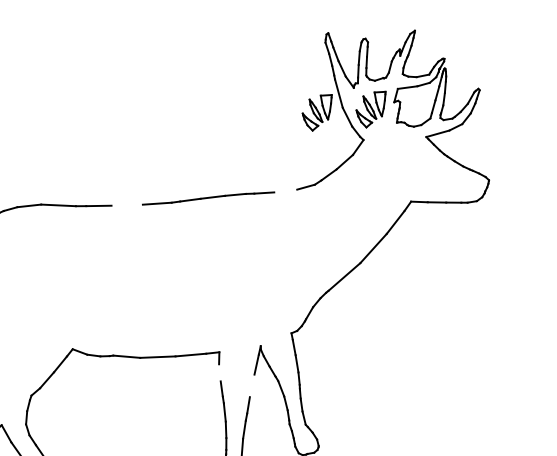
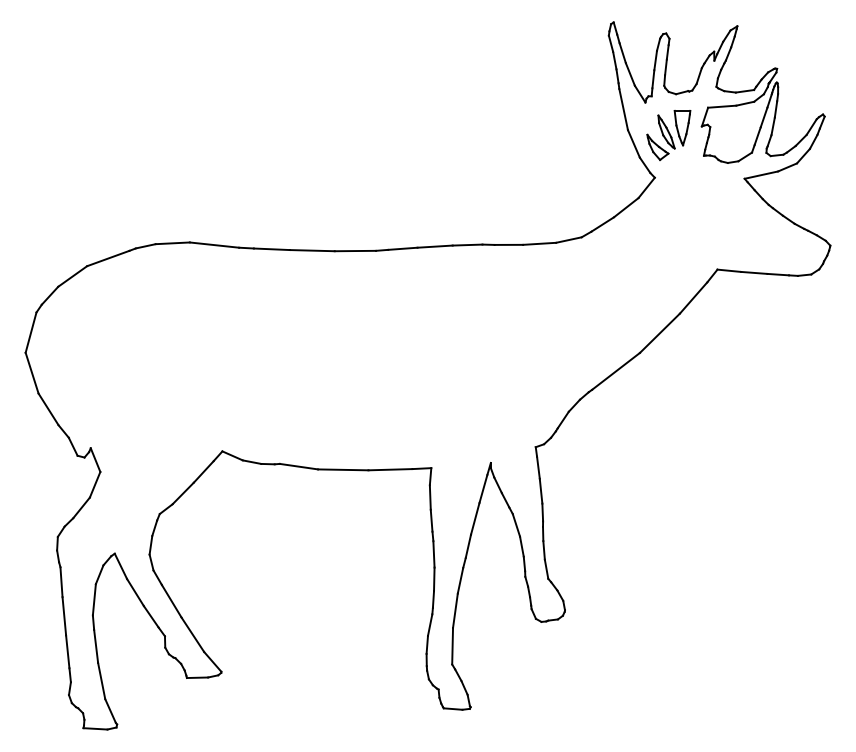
part: (317, 113) -> (591, 135), removed
line: (285, 190) -> (539, 243), added
line: (126, 205) -> (311, 250), added
line: (219, 372) -> (429, 497), added
line: (252, 385) -> (475, 518), added

